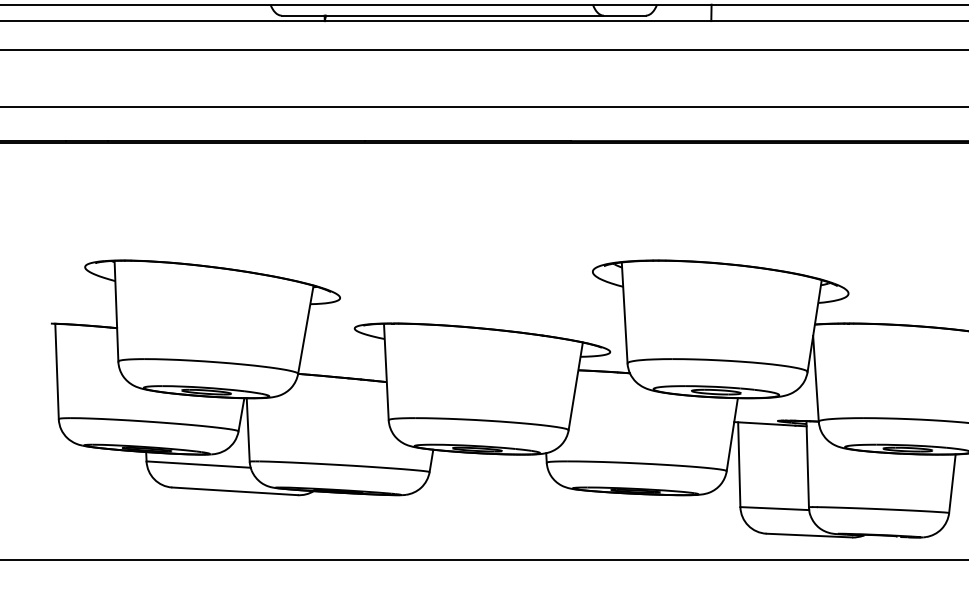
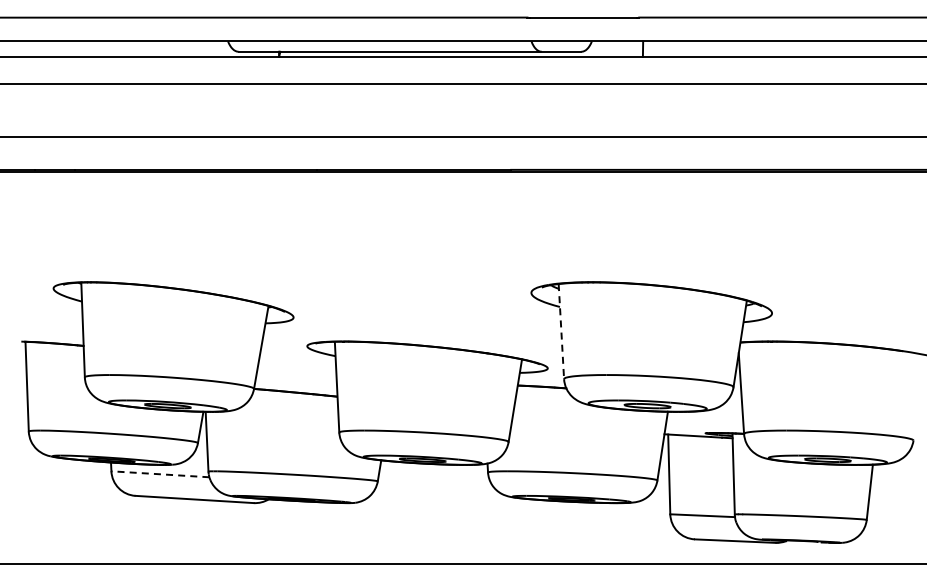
line: (624, 312) -> (561, 331), solid -> dashed
line: (197, 464) -> (159, 474), solid -> dashed

